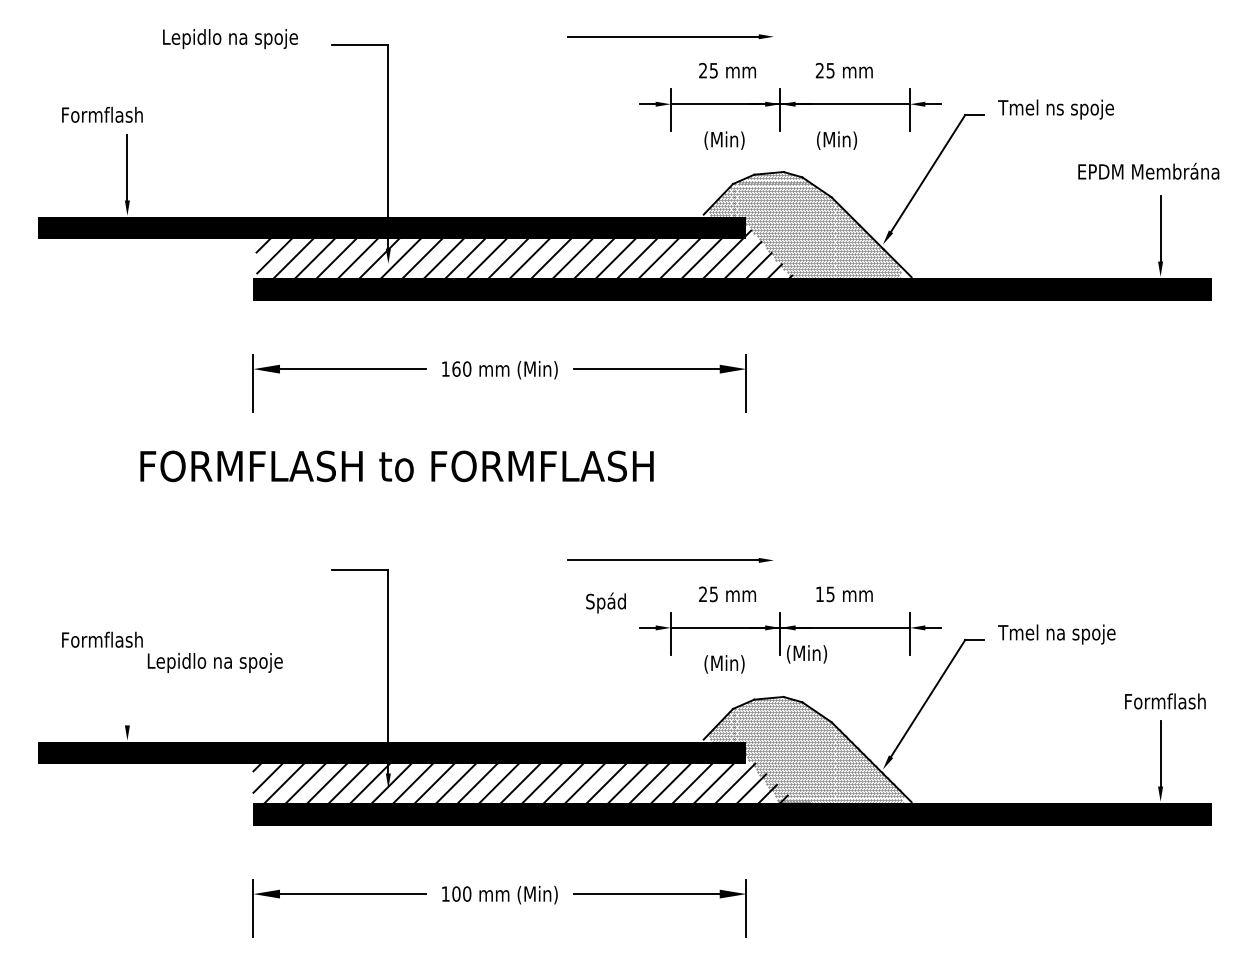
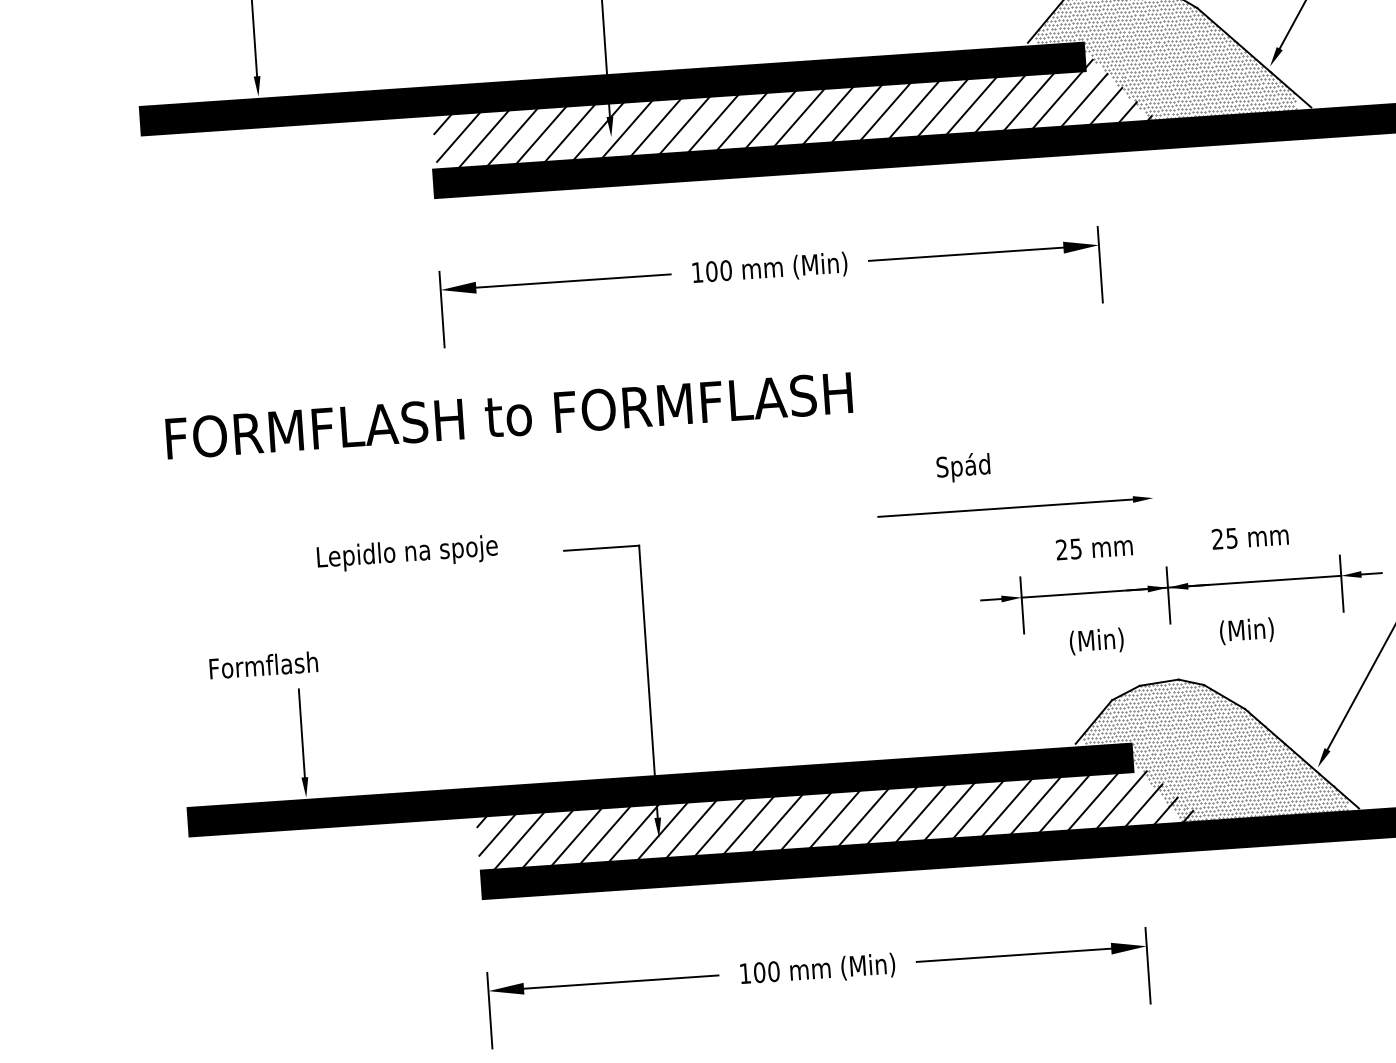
text: (456, 368) -> (711, 270), 160 -> 100
text: (396, 466) -> (508, 416), moved
text: (819, 593) -> (1217, 538), 15 -> 25
text: (605, 602) -> (962, 466), moved
text: (806, 654) -> (1246, 631), moved
text: (214, 662) -> (406, 553), moved
line: (127, 692) -> (301, 733), added

